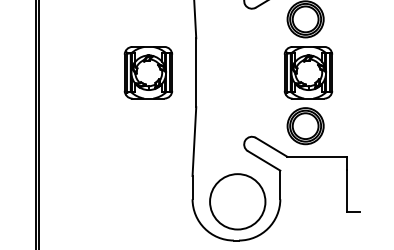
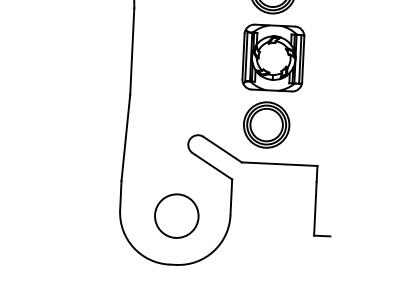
part: (148, 72) -> (72, 48), removed
circle: (237, 201) -> (176, 215), size x0.62

